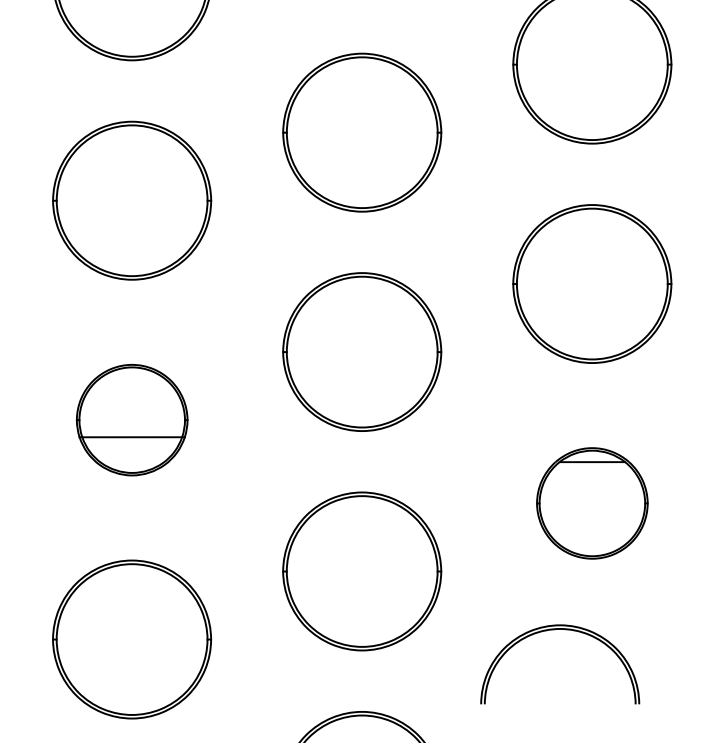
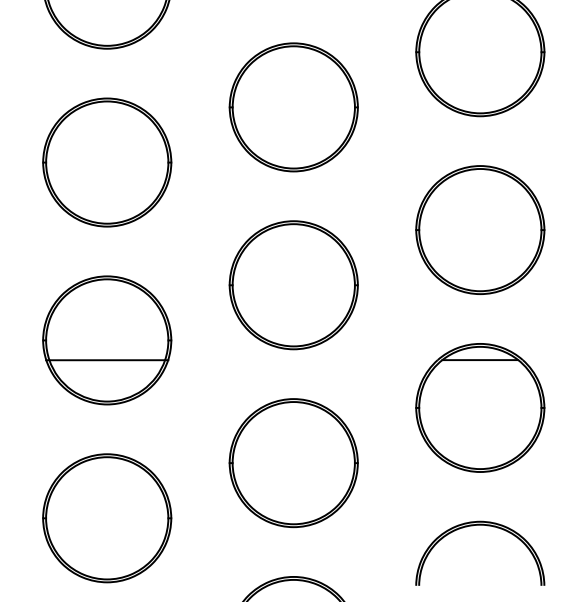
part: (132, 420) -> (107, 340), size x1.43
part: (592, 502) -> (480, 407), size x1.43
part: (551, 631) -> (473, 526), moved

